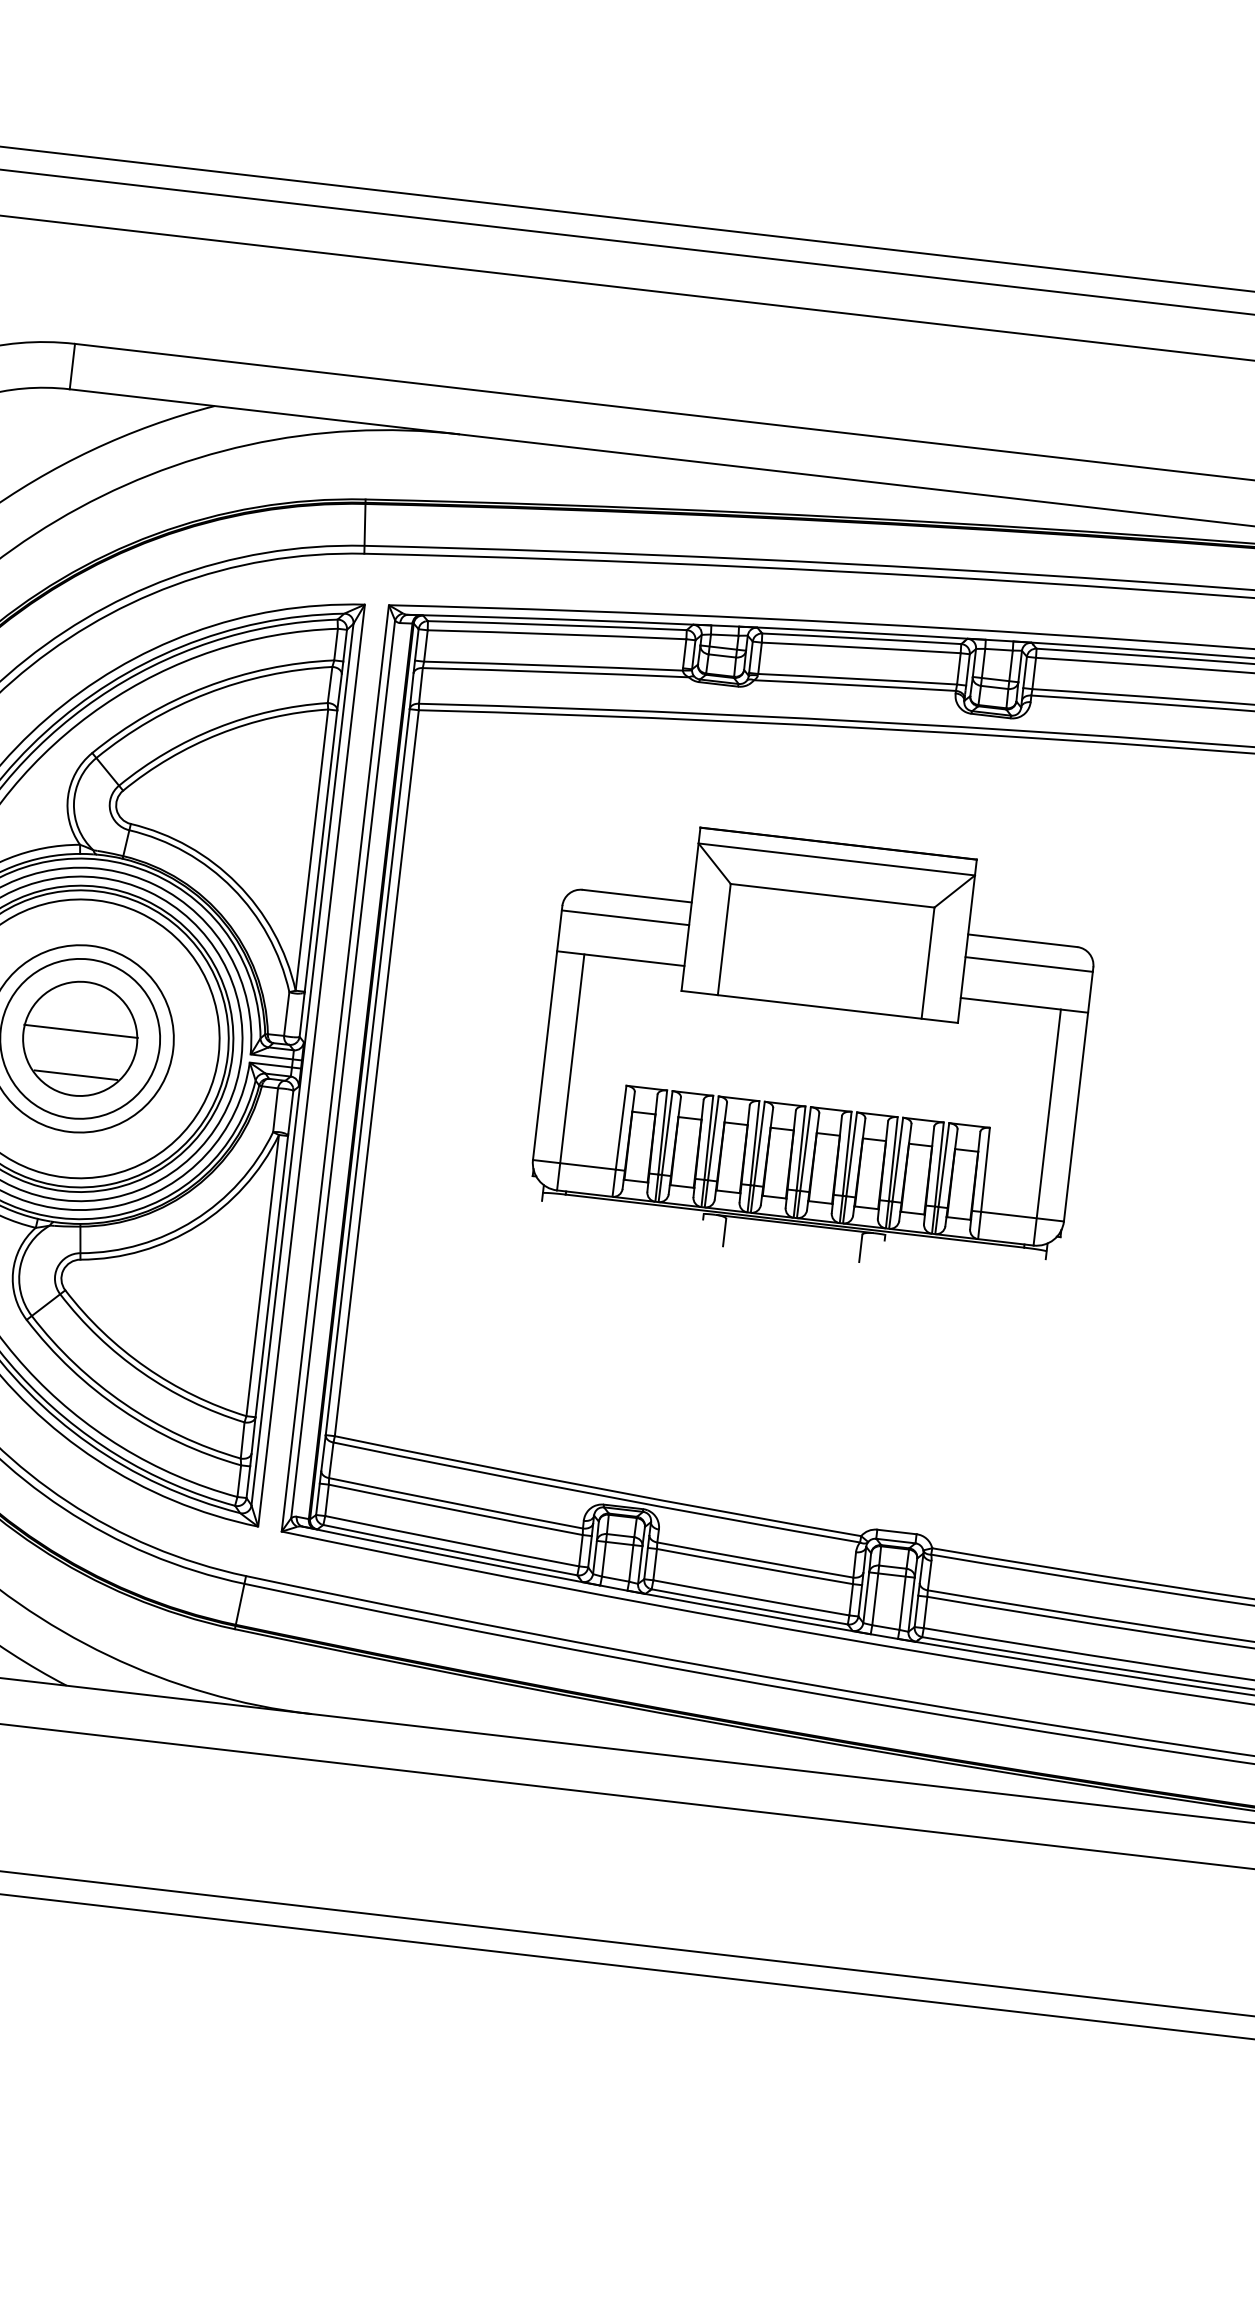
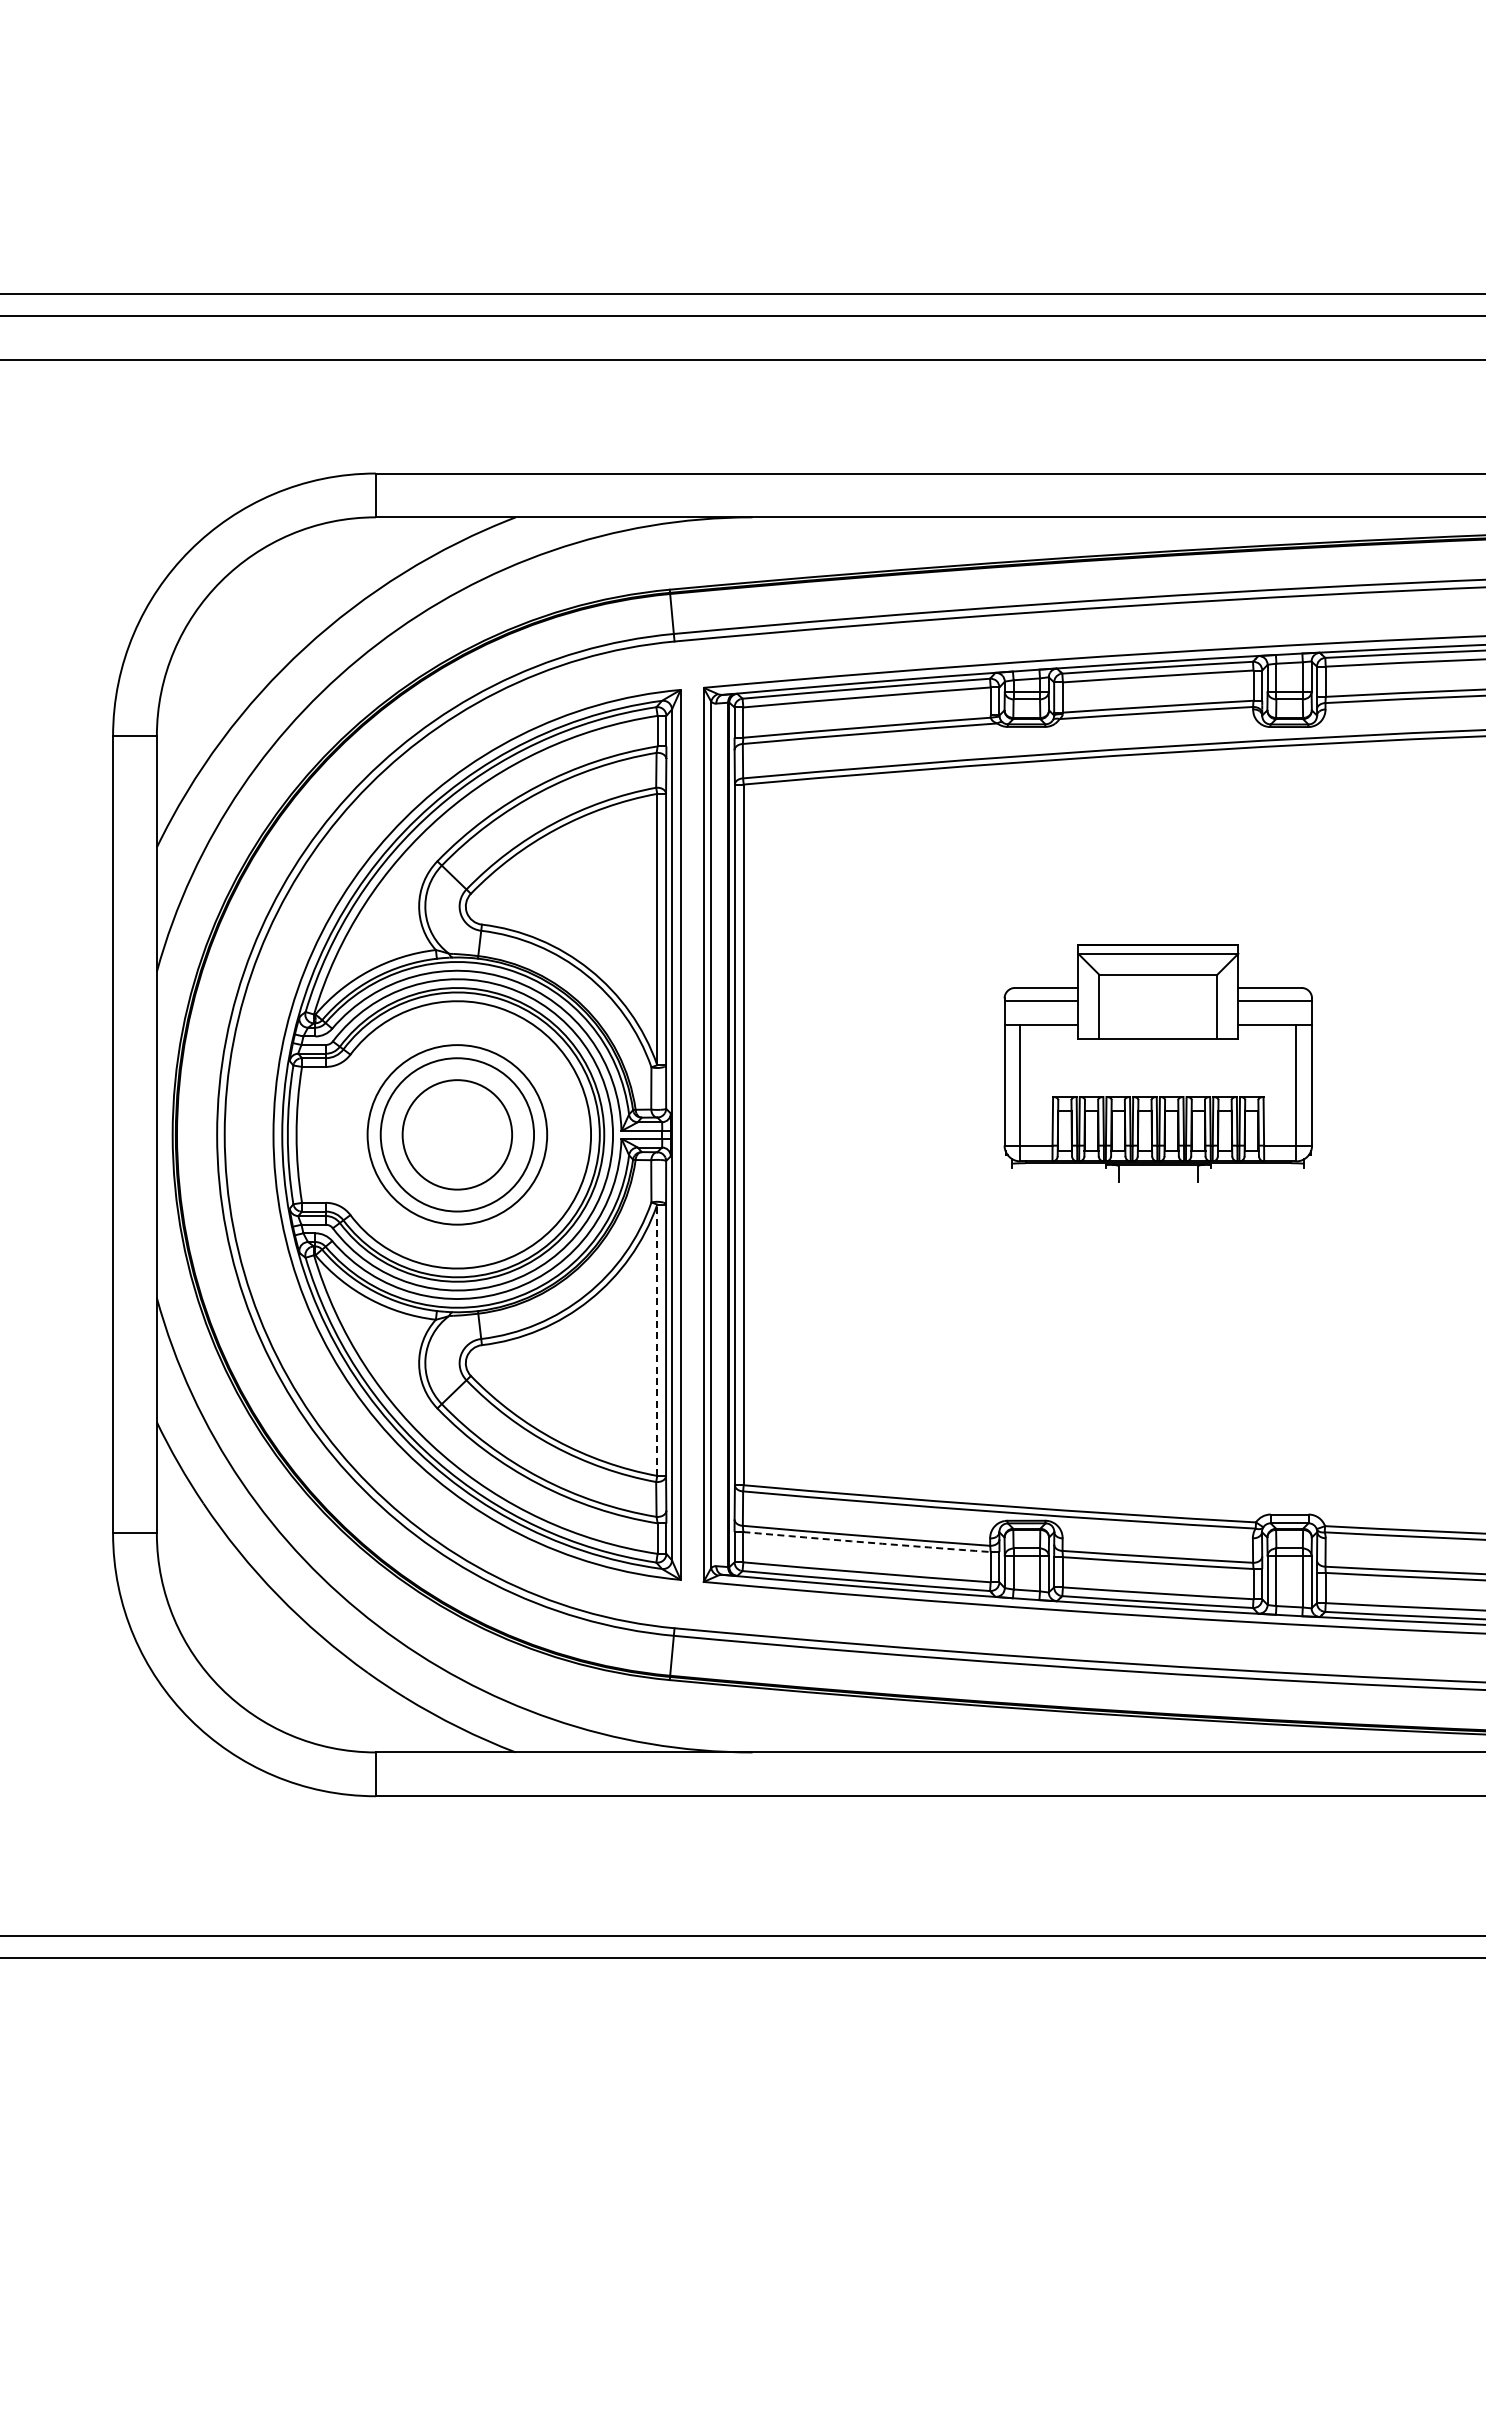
line: (81, 1031) -> (457, 1127), removed
part: (815, 1048) -> (1158, 1063), size x0.6
line: (76, 1074) -> (457, 1169), removed
line: (262, 1275) -> (657, 1340), solid -> dashed
arc: (455, 1510) -> (866, 1542), solid -> dashed

